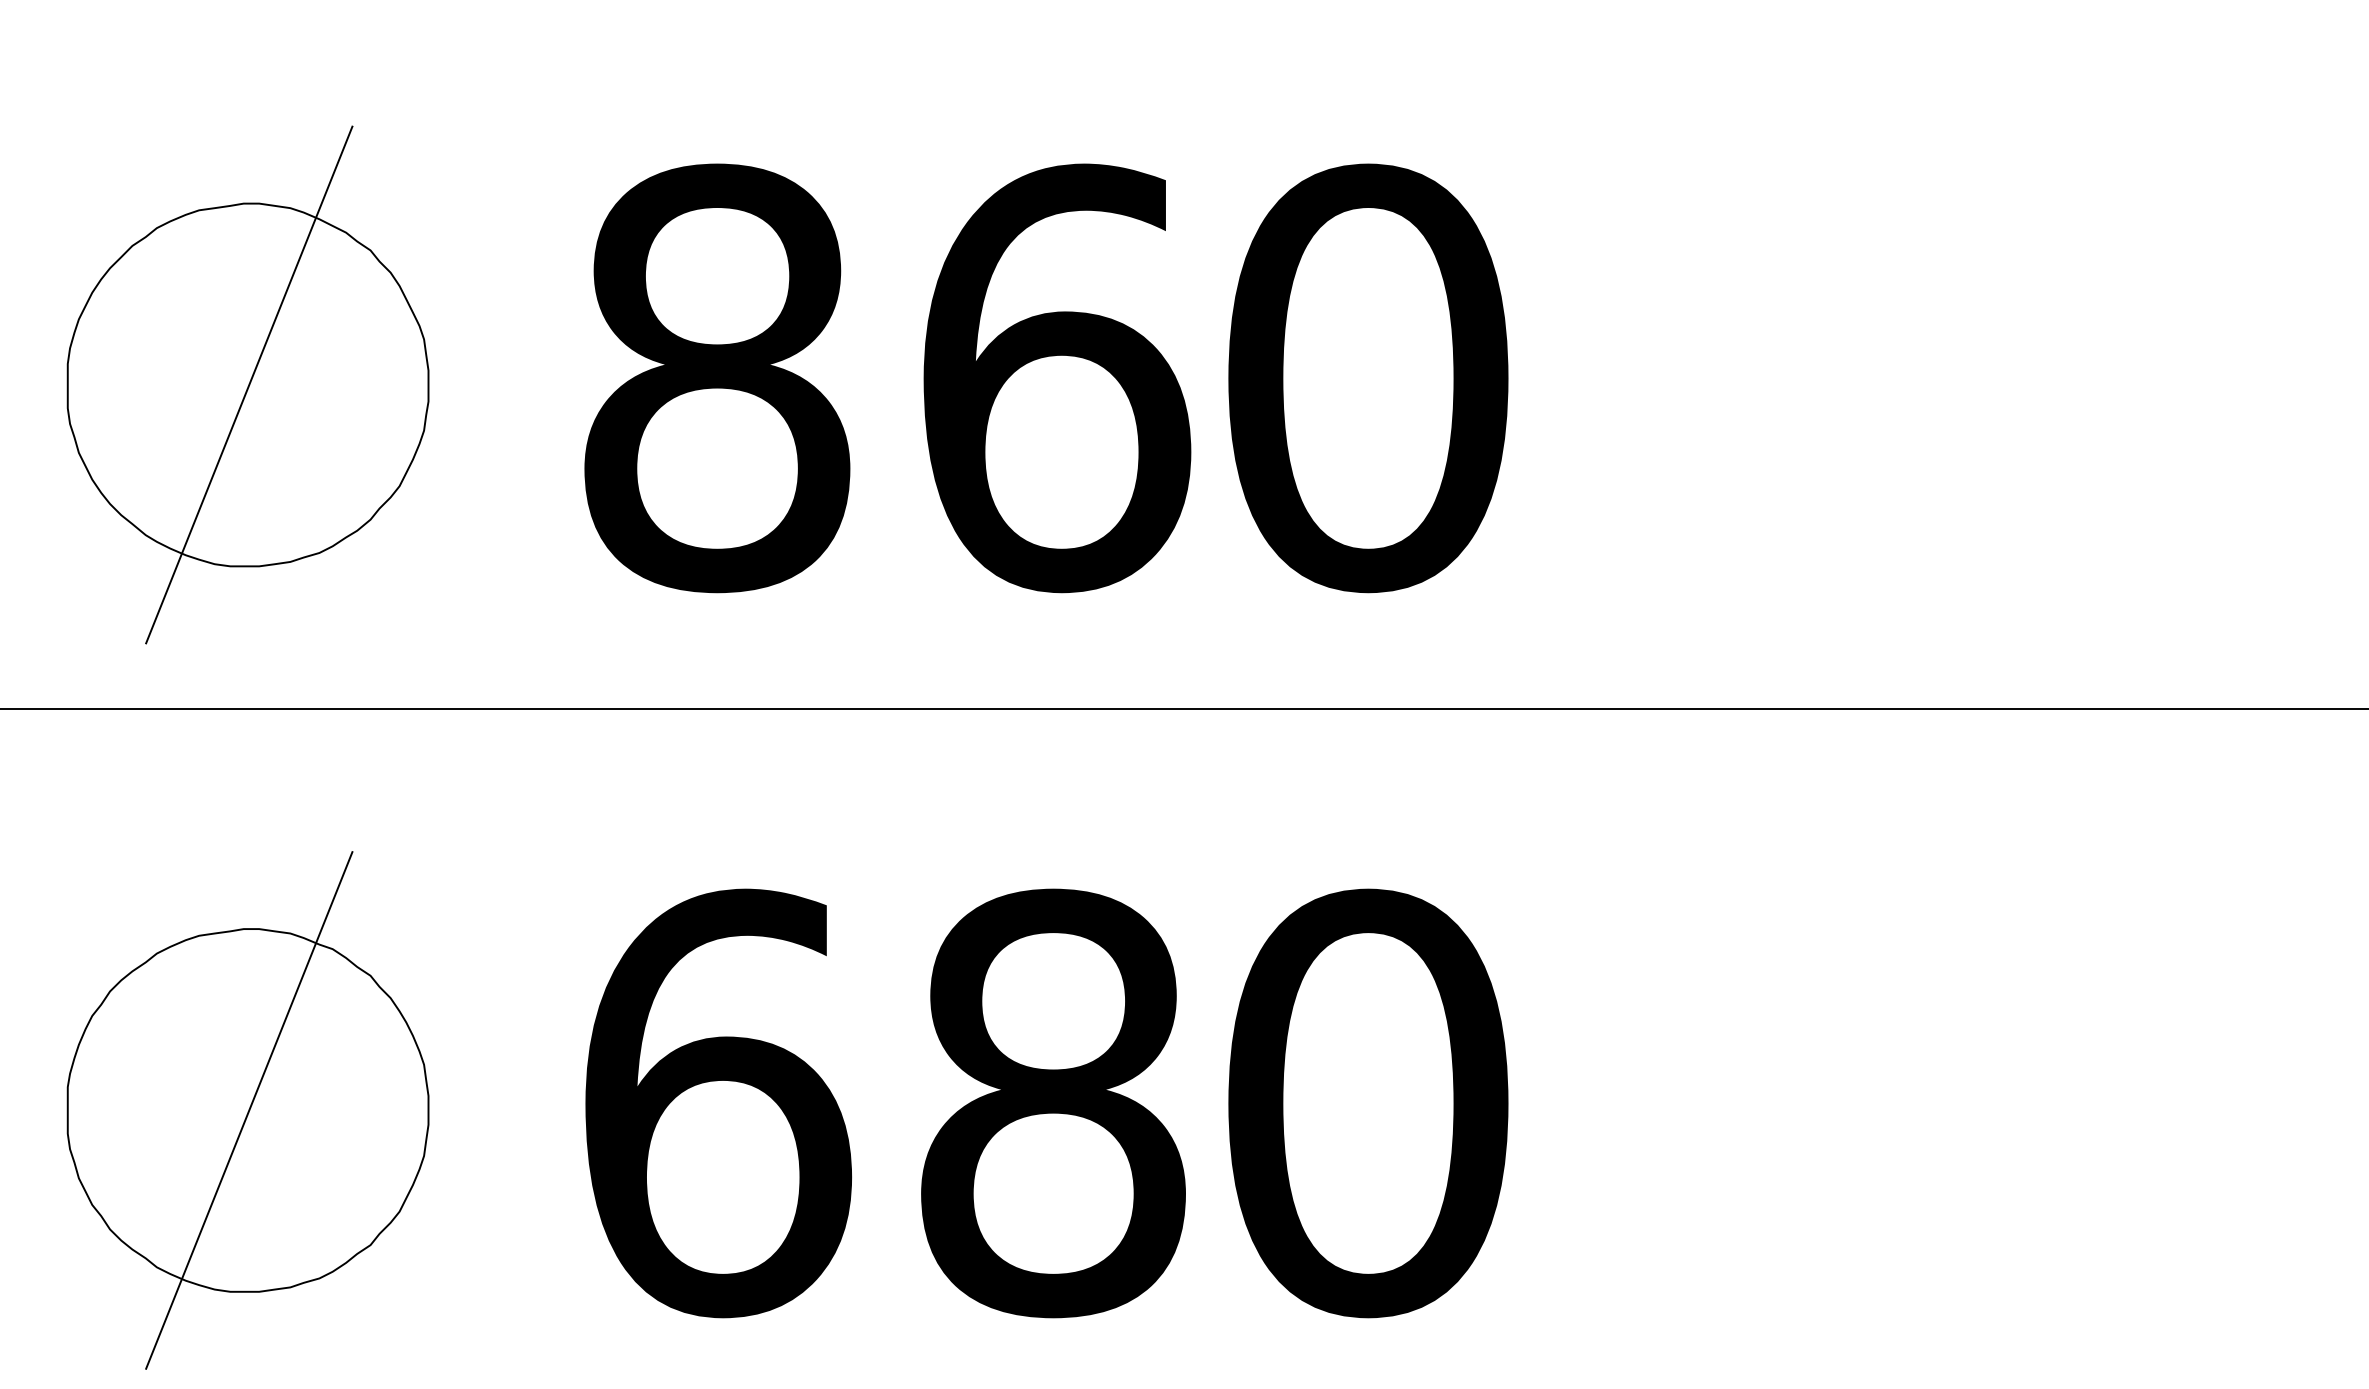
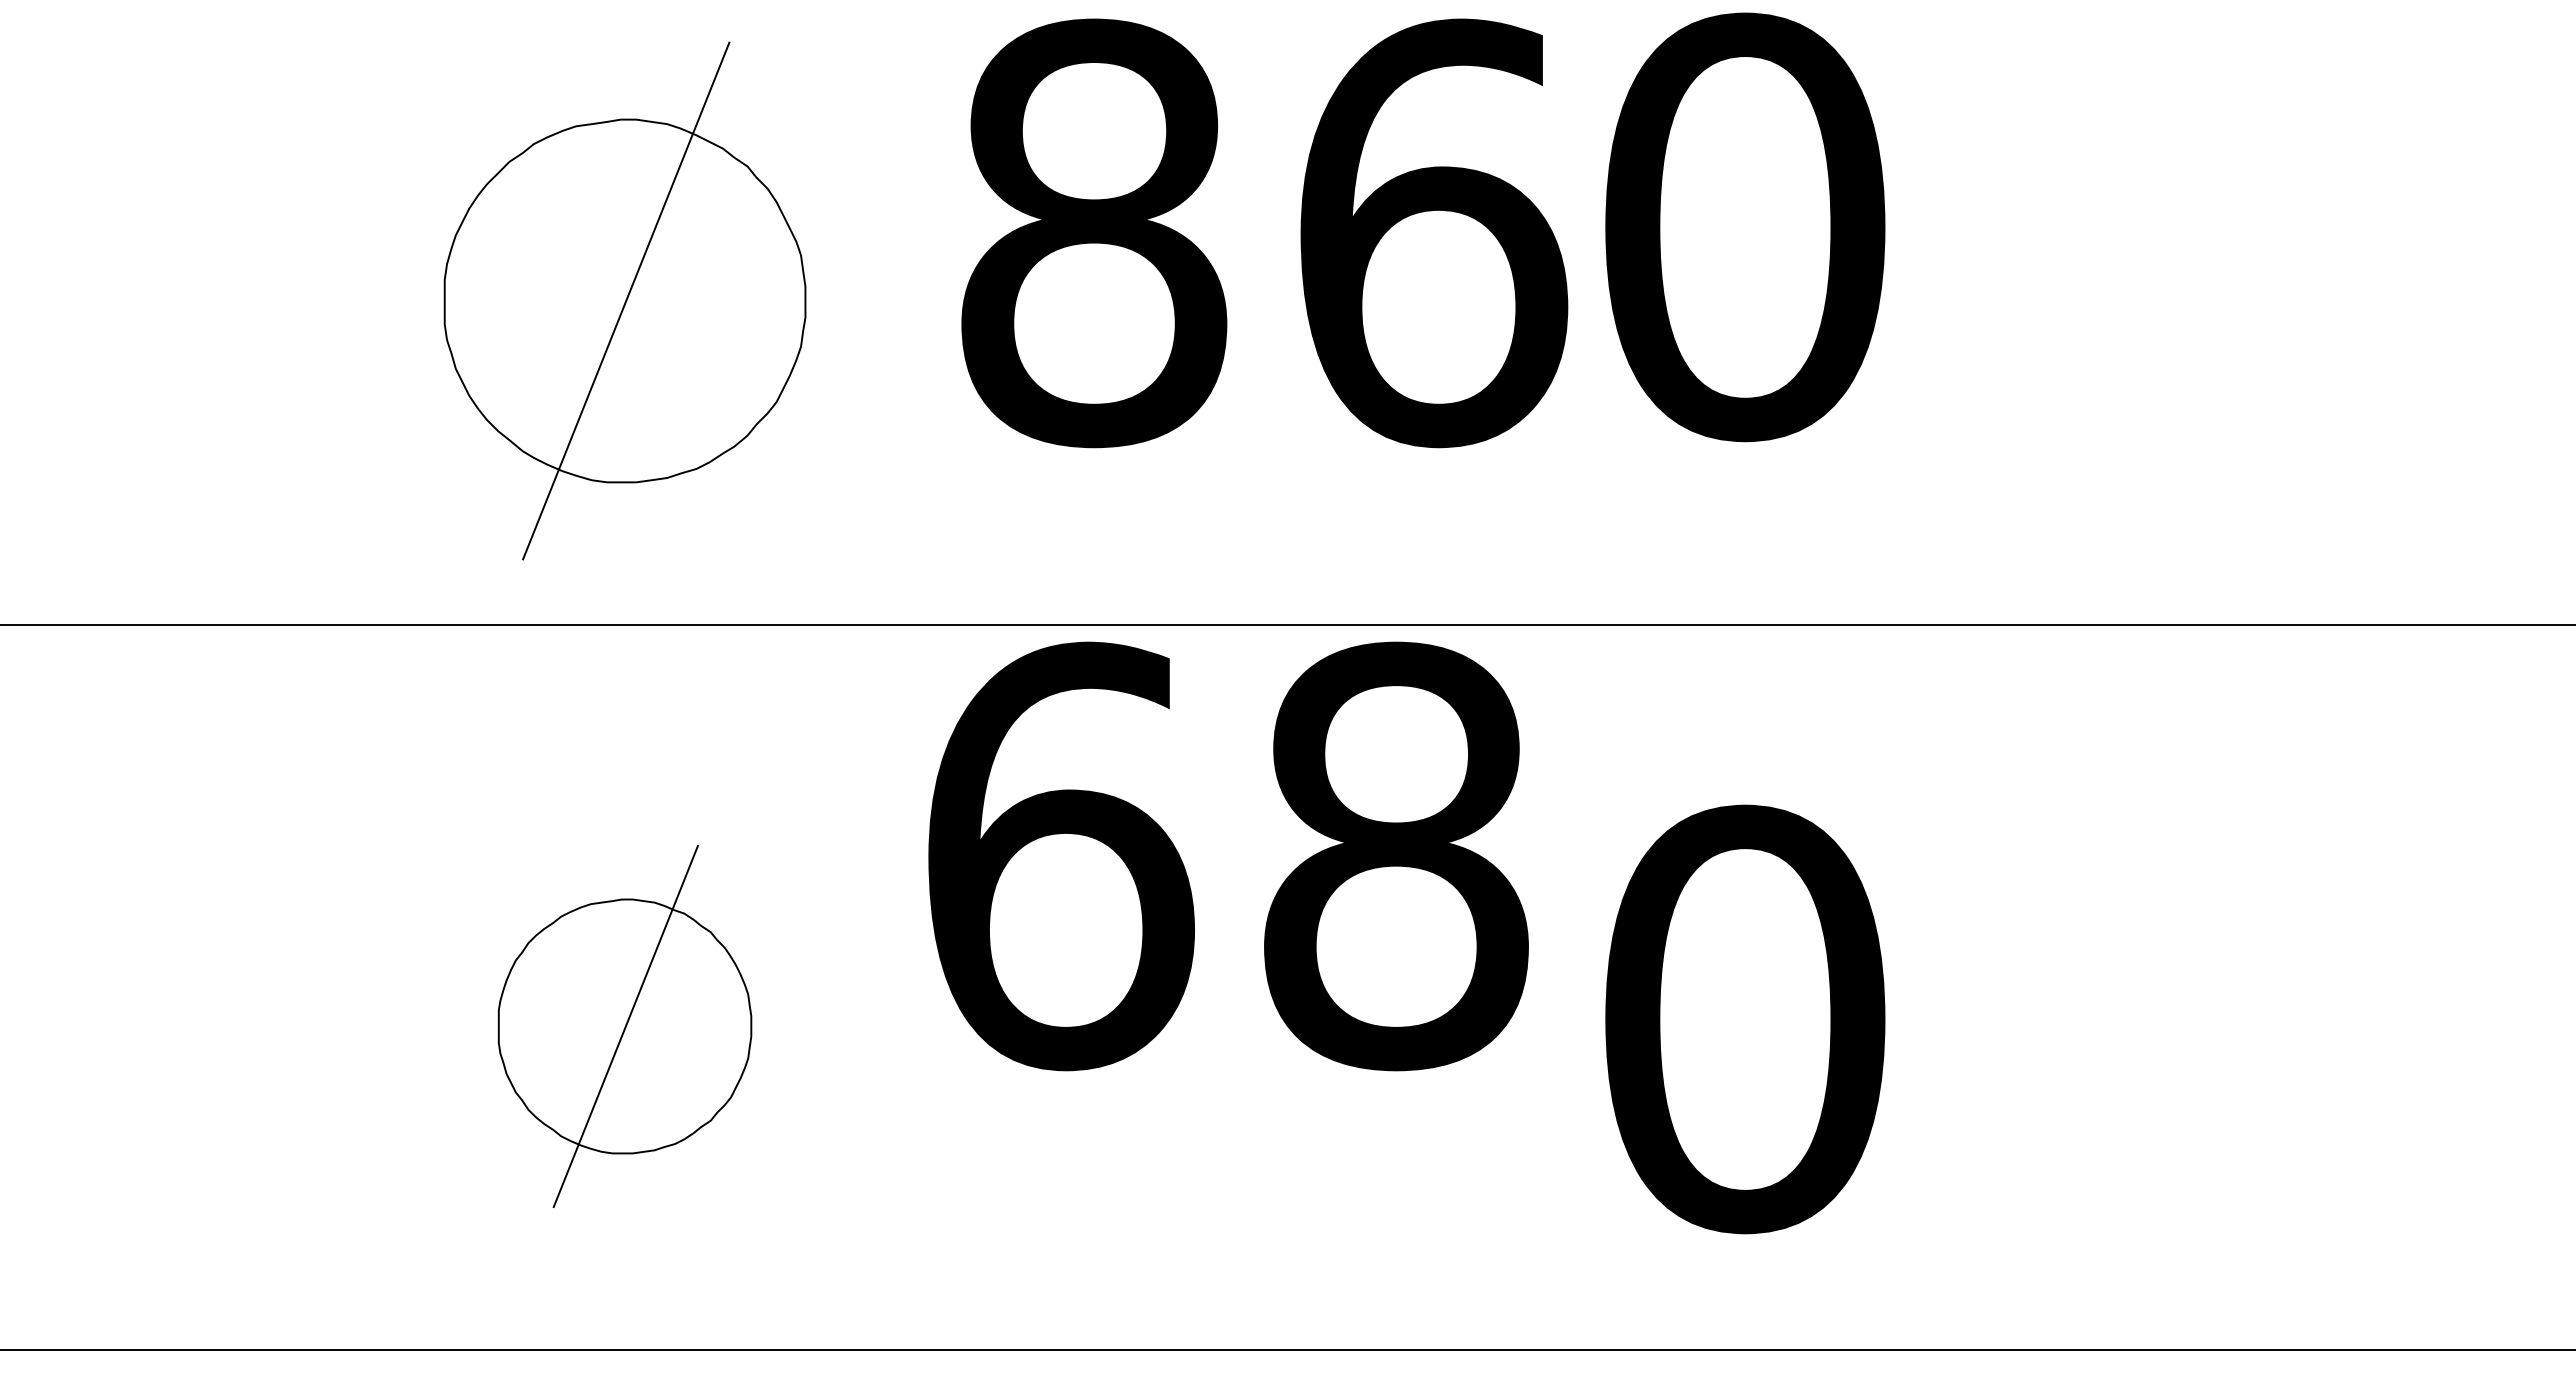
text: (887, 378) -> (1264, 233), moved
text: (1368, 378) -> (1745, 227), moved
text: (885, 1103) -> (1228, 856), moved
part: (247, 1110) -> (624, 1026), size x0.7

